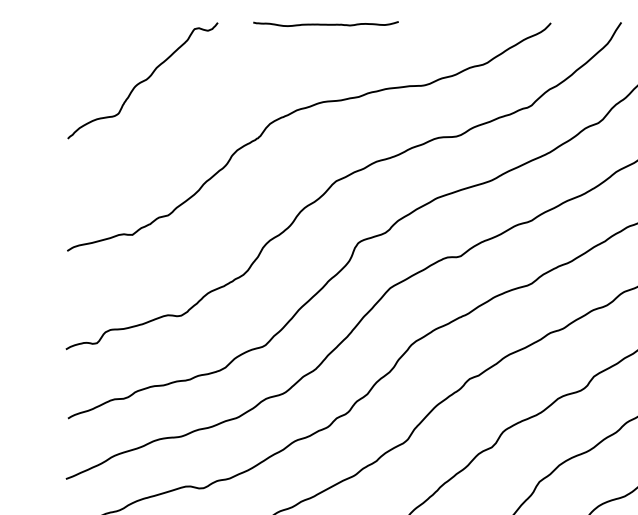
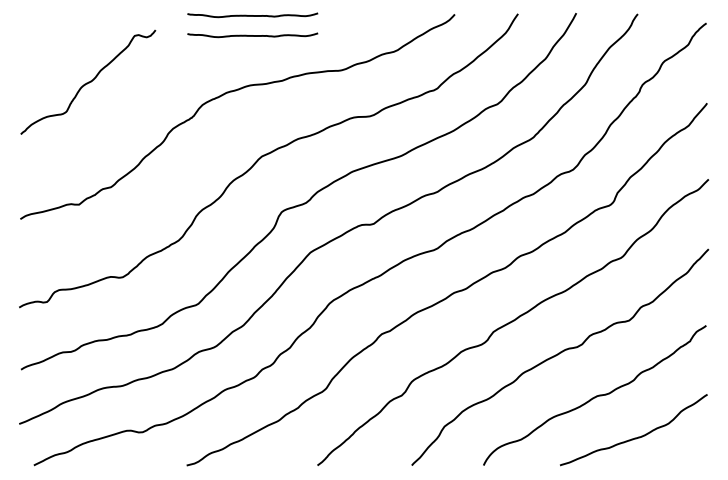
curve: (325, 46) -> (252, 35), added
curve: (143, 79) -> (88, 81), moved

